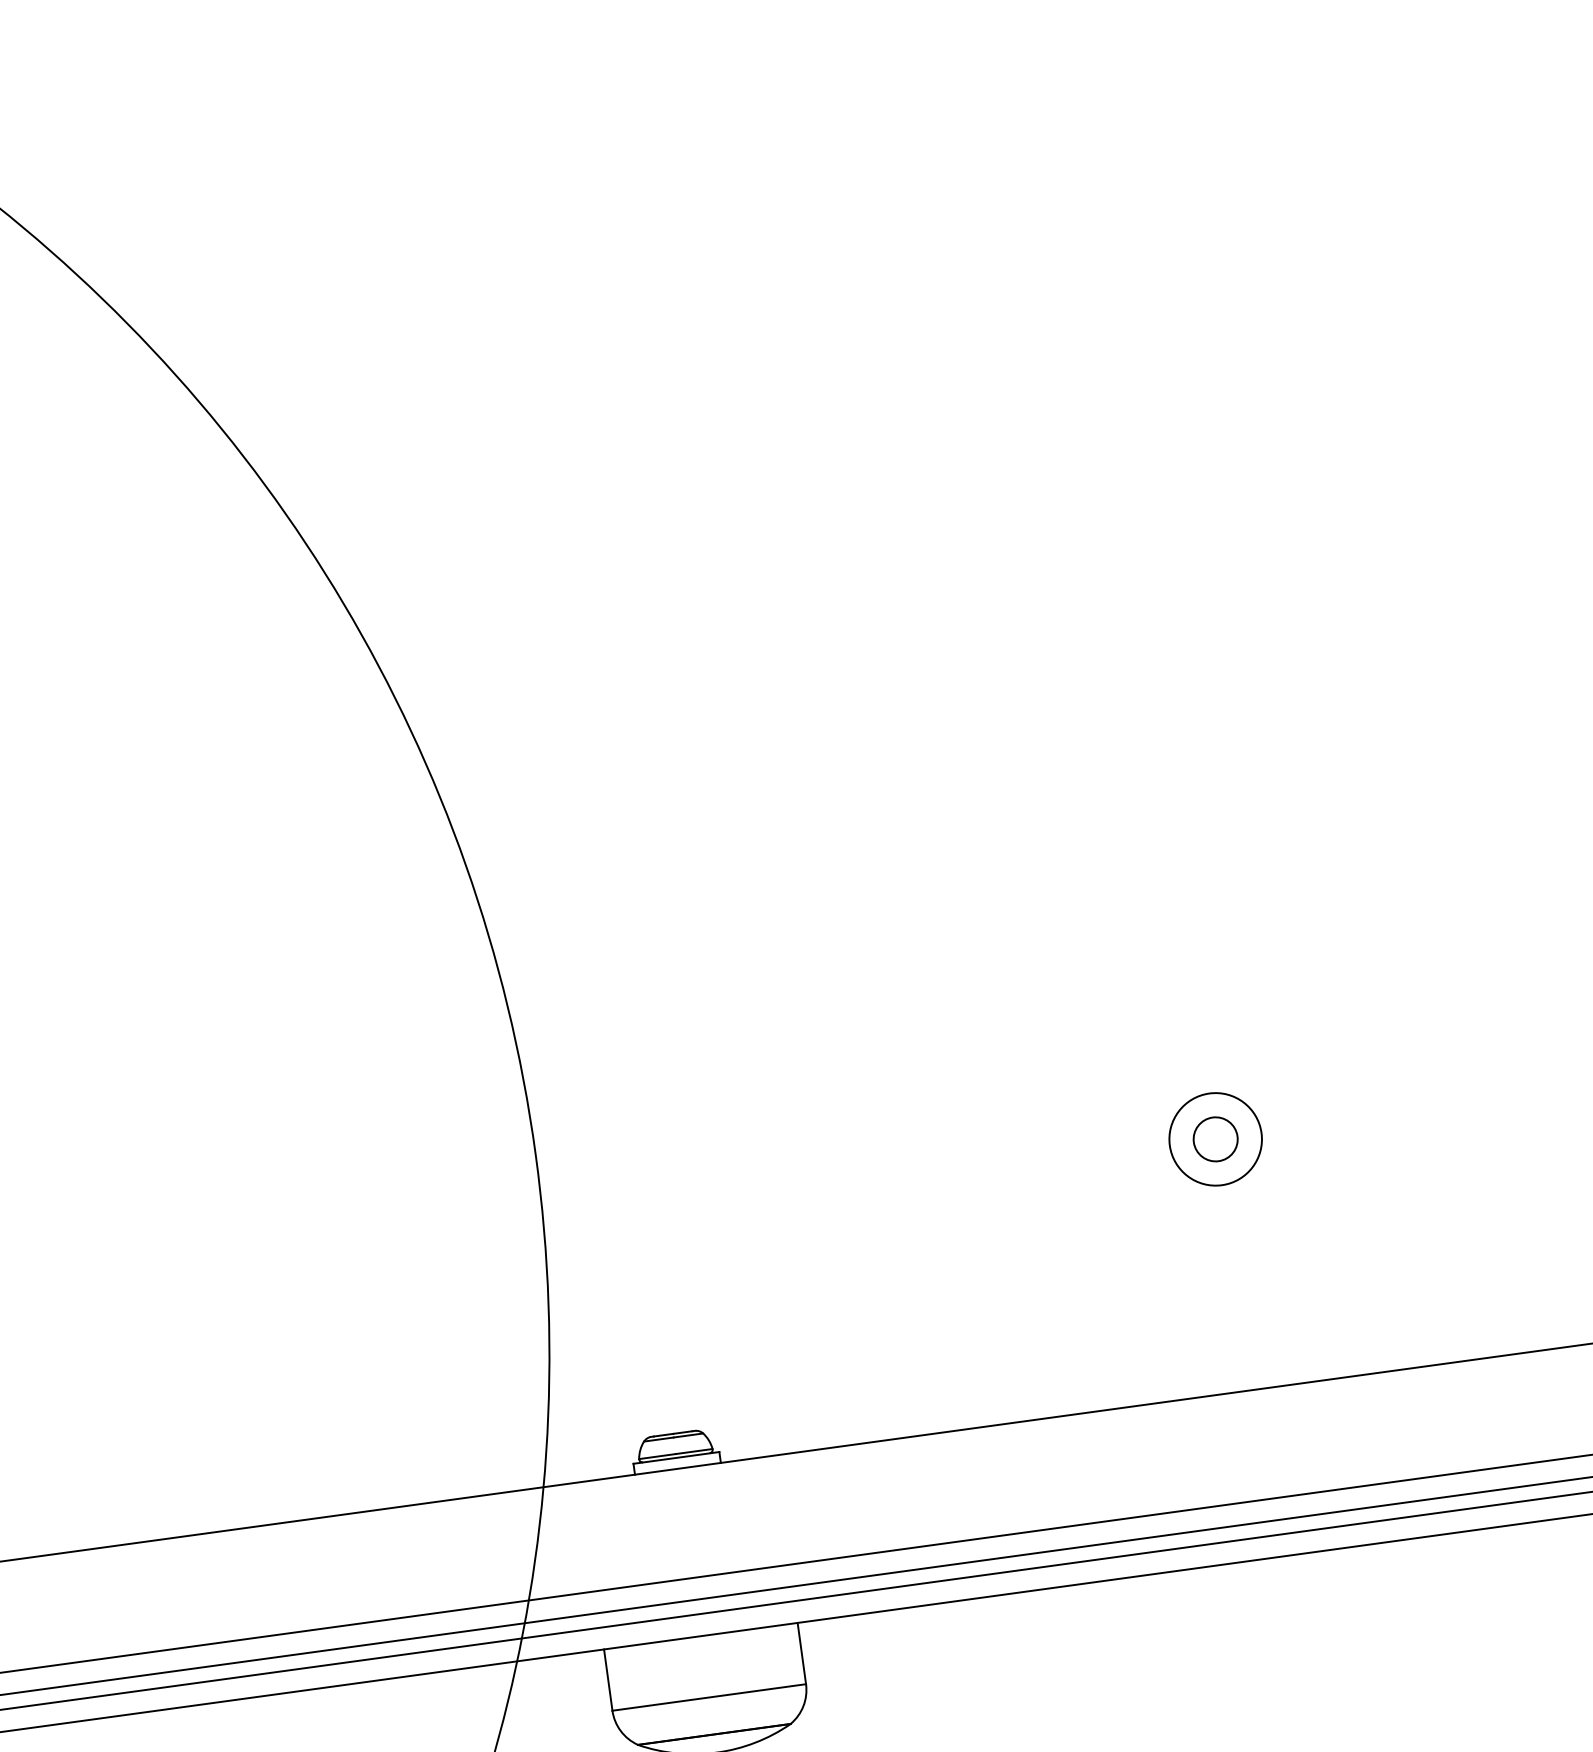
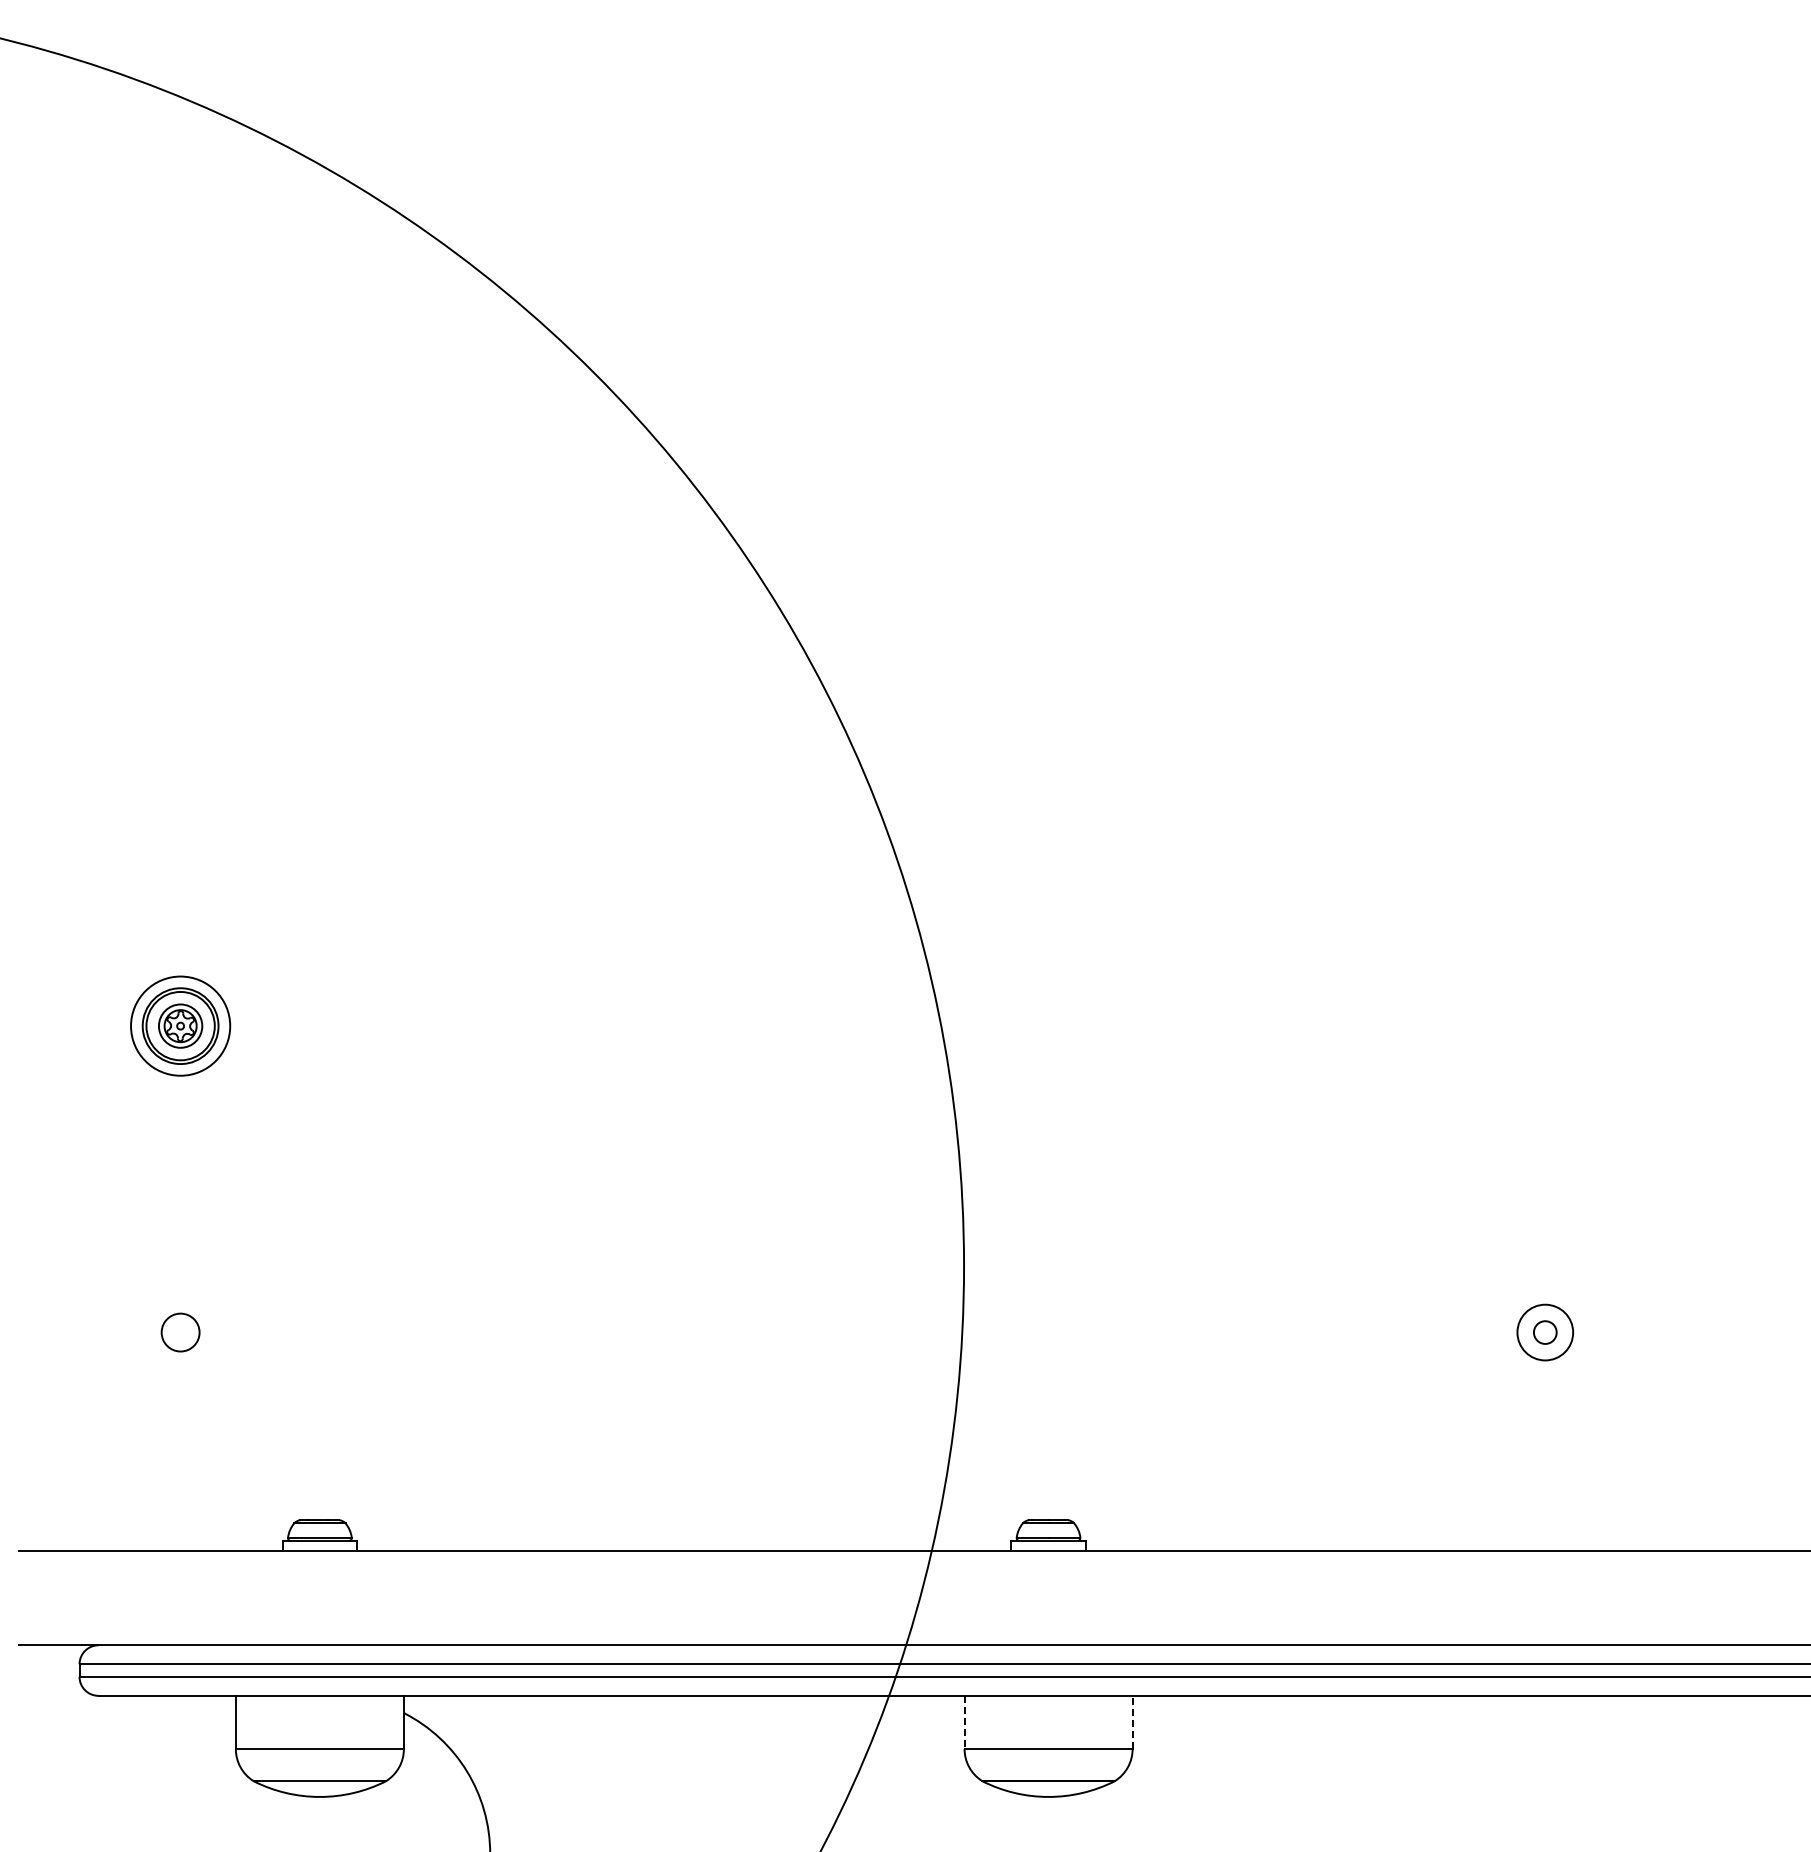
circle: (1215, 1139) -> (1545, 1332), size x0.6
circle: (1215, 1139) -> (1545, 1332), size x0.7
line: (801, 1653) -> (1132, 1722), solid -> dashed
line: (608, 1680) -> (964, 1722), solid -> dashed

